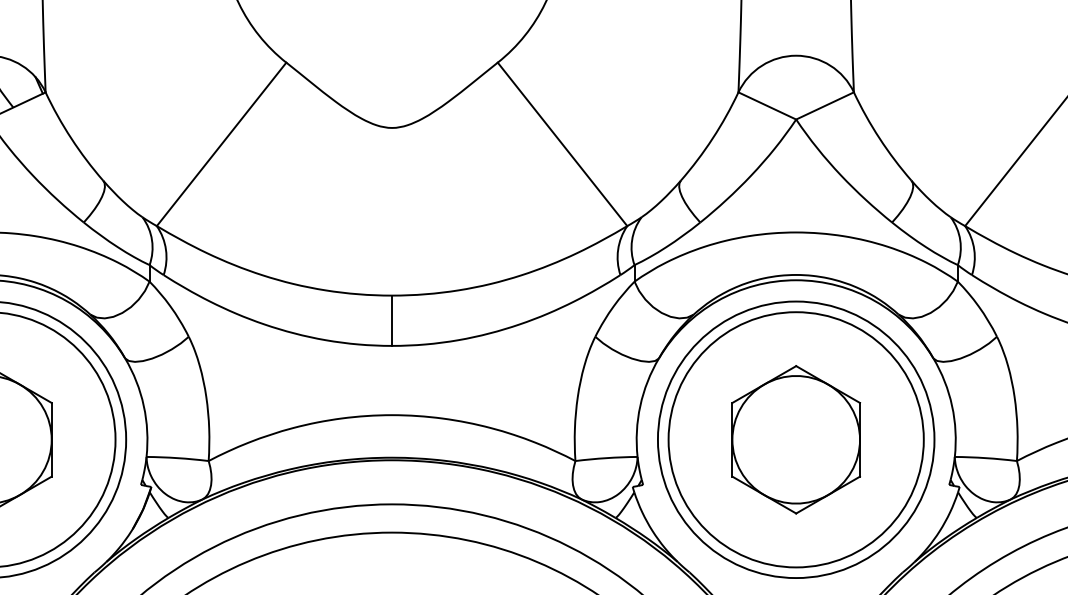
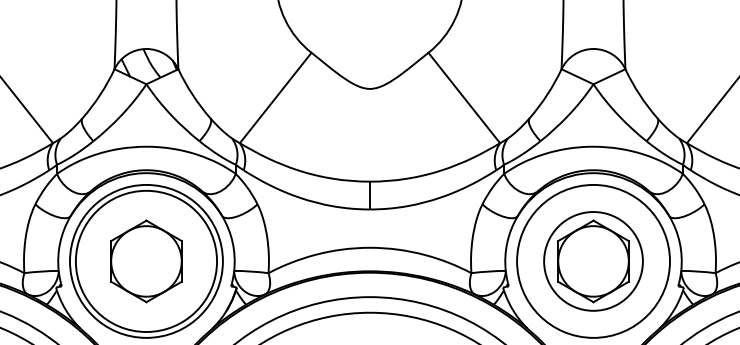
circle: (796, 439) -> (593, 261), size x0.7

